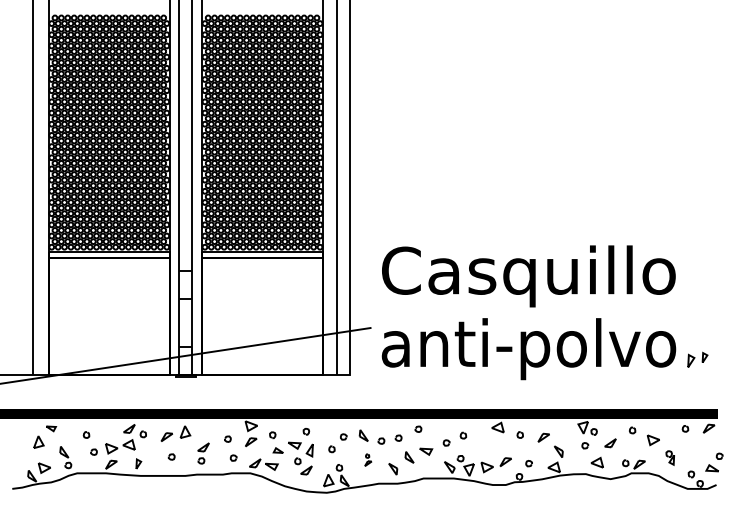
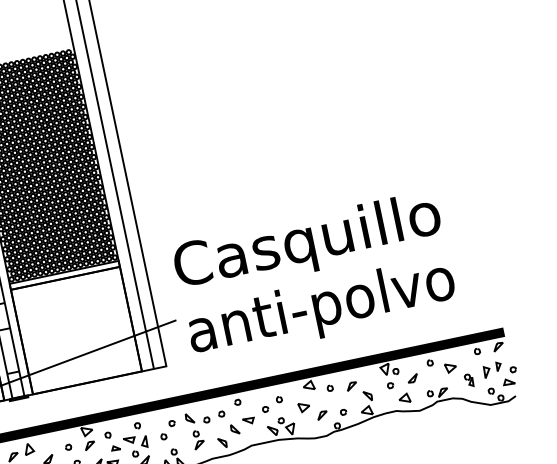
part: (697, 359) -> (492, 369), moved
part: (368, 459) -> (198, 438), size x1.67
part: (486, 467) -> (303, 407), moved

